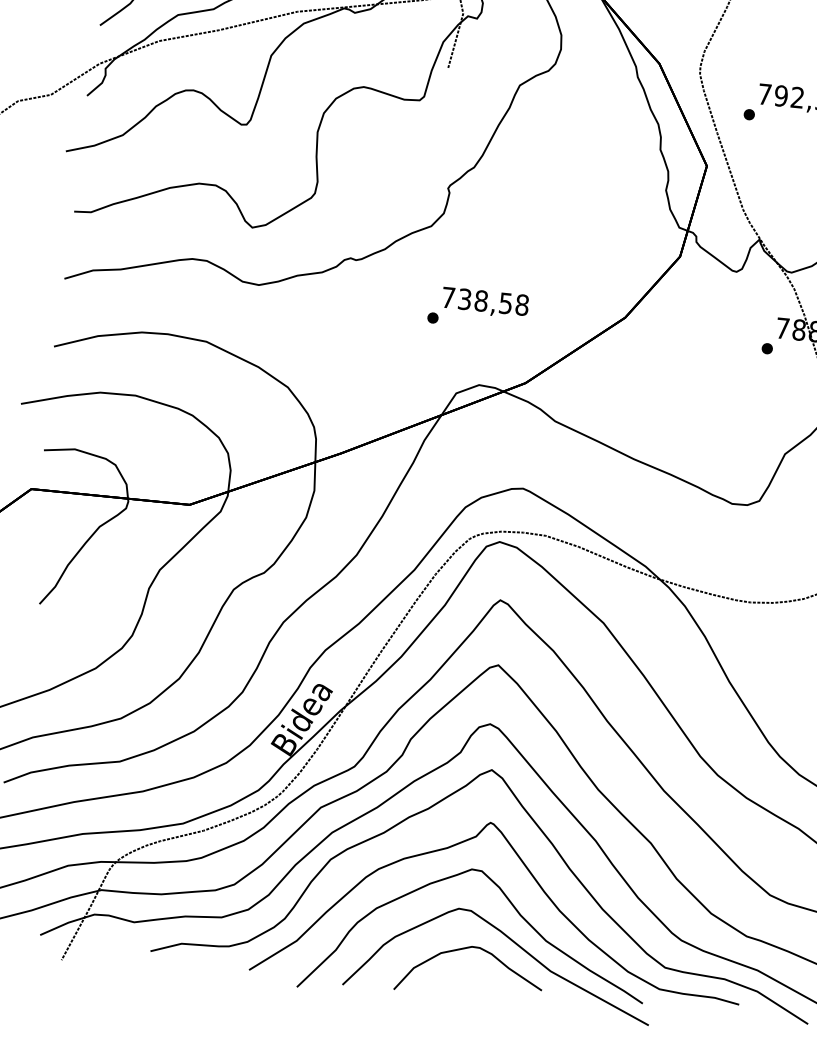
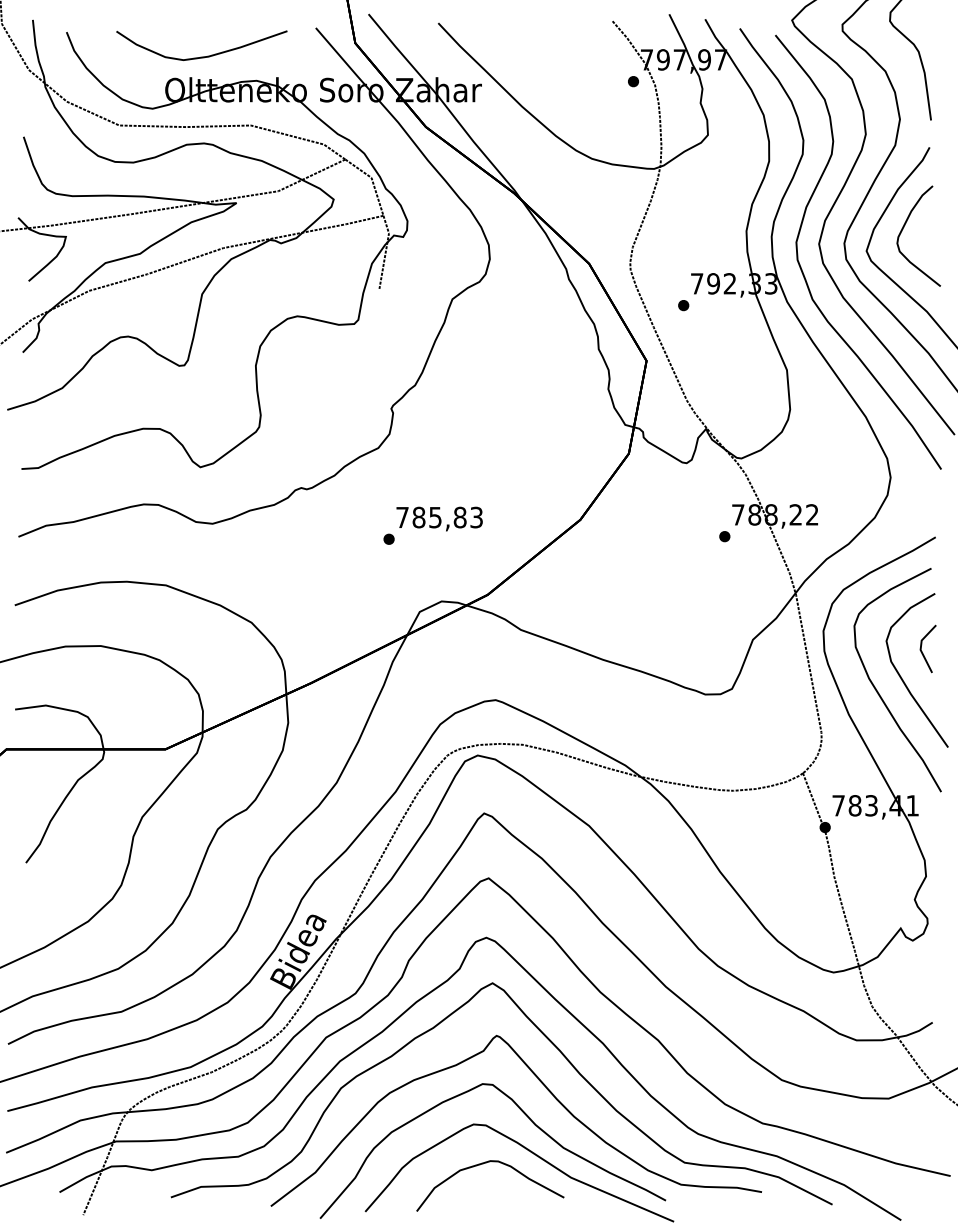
text: (493, 302) -> (447, 517), 738,58 -> 785,83

